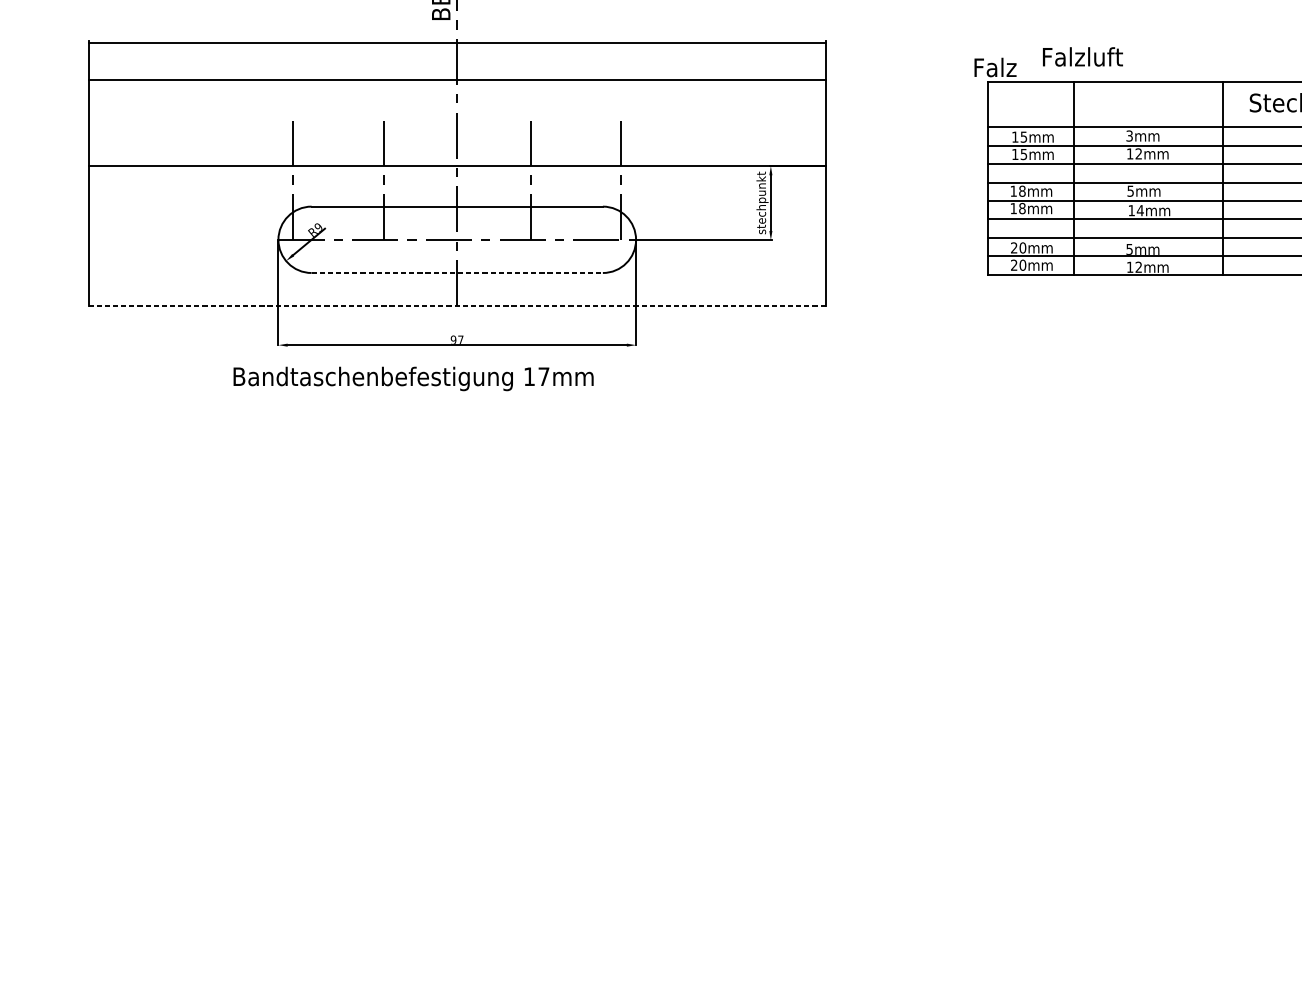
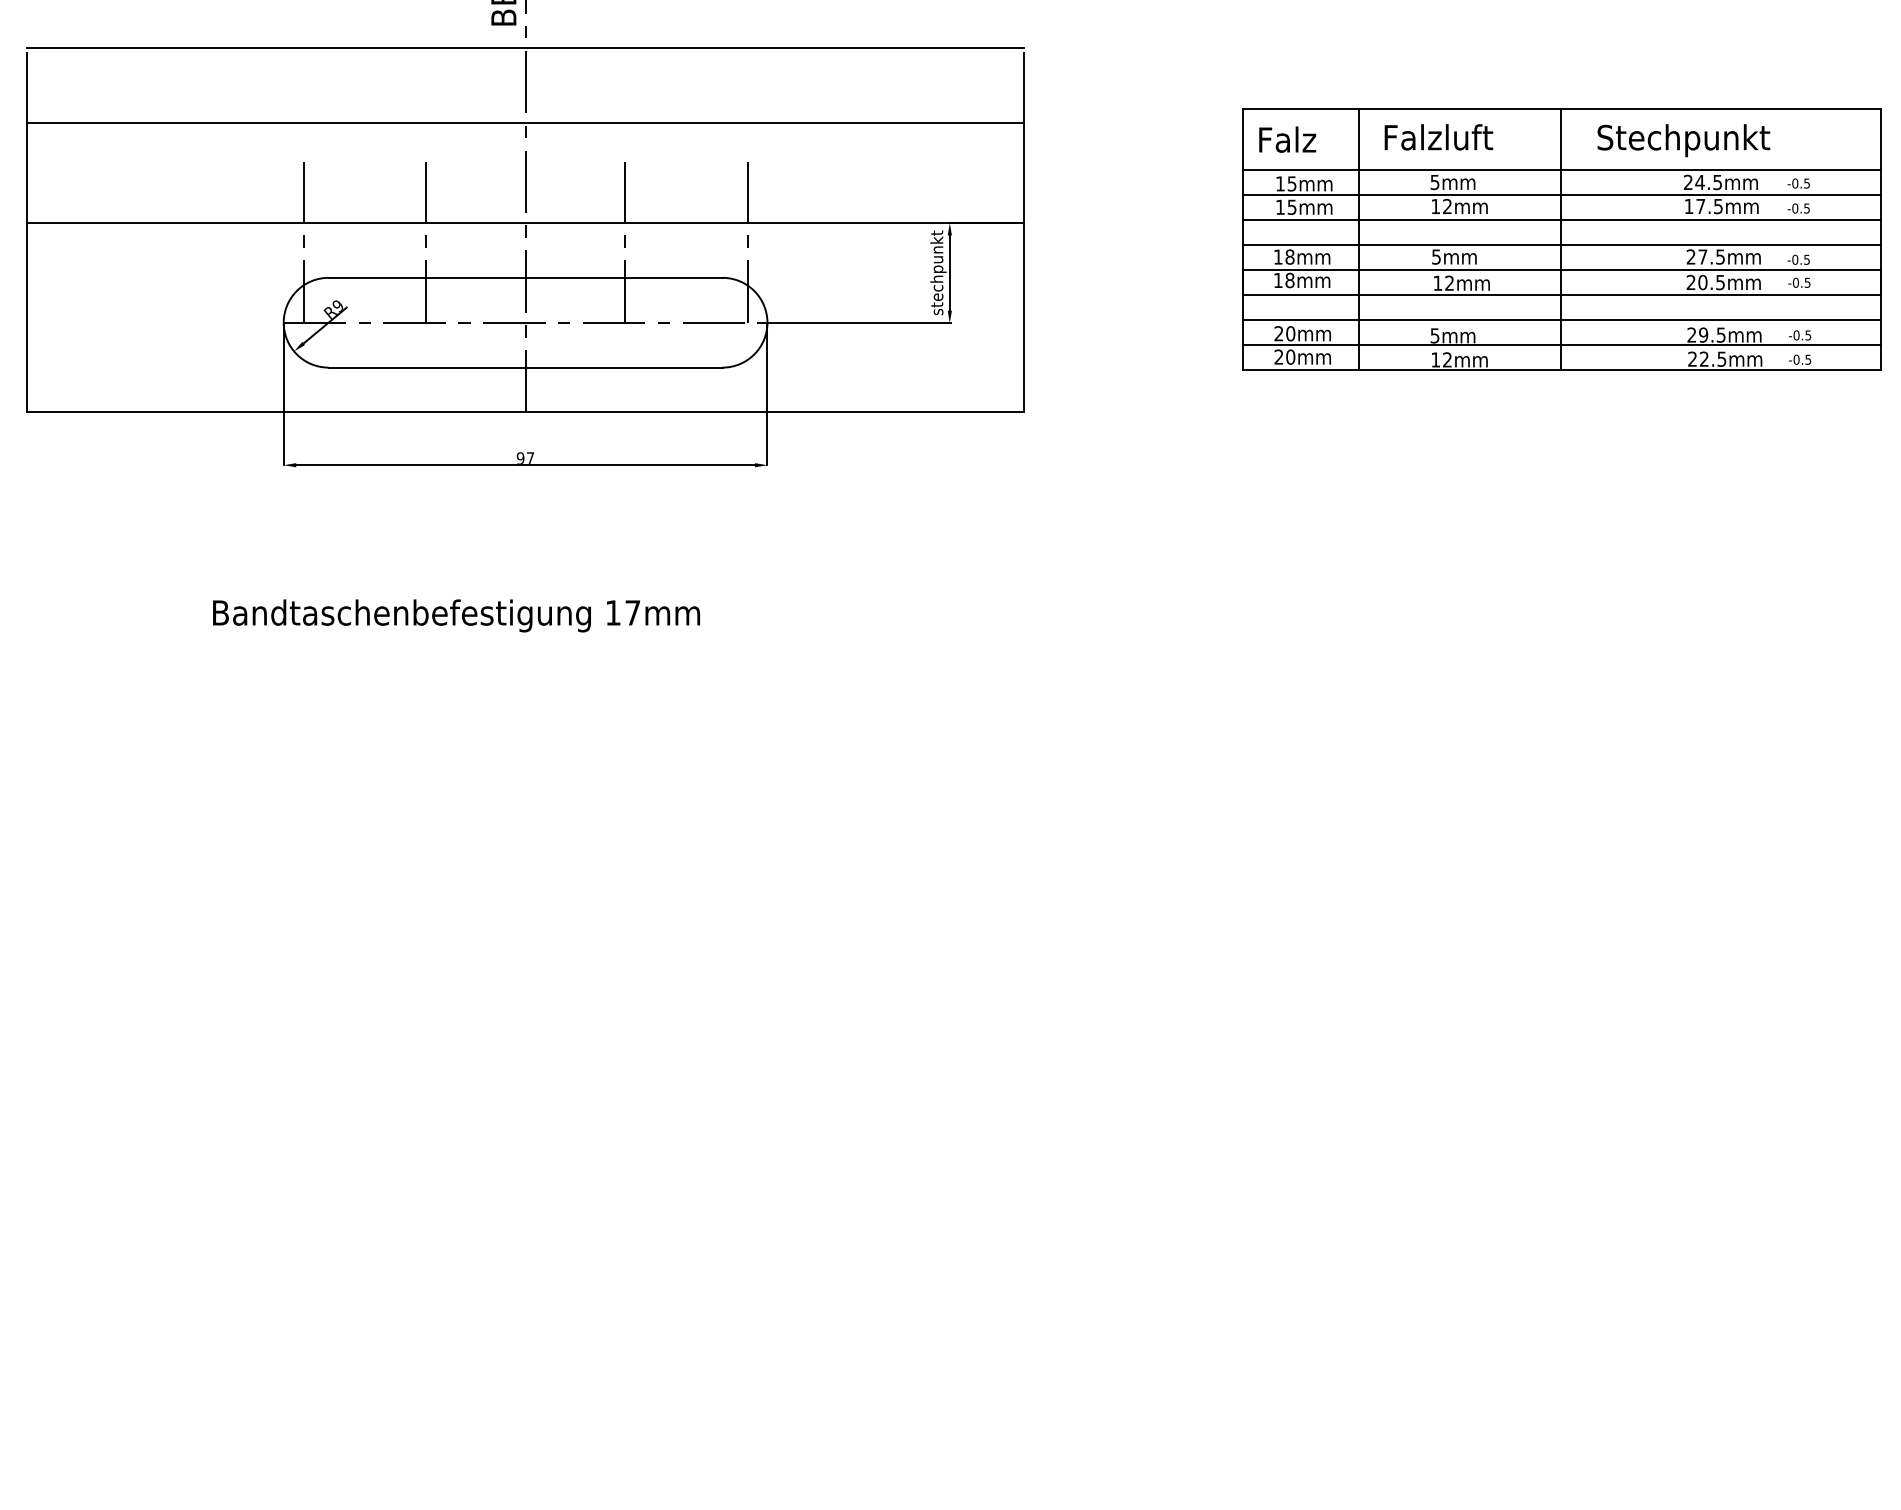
line: (457, 42) -> (525, 123), moved
text: (1082, 57) -> (1438, 137), moved
text: (995, 67) -> (1287, 139), moved
line: (457, 79) -> (525, 48), moved
text: (1129, 135) -> (1435, 181), 3mm -> 5mm
text: (1140, 210) -> (1449, 282), 14mm -> 12mm
line: (457, 272) -> (525, 367), dashed -> solid
line: (457, 306) -> (525, 412), dashed -> solid
text: (413, 378) -> (456, 615), moved

